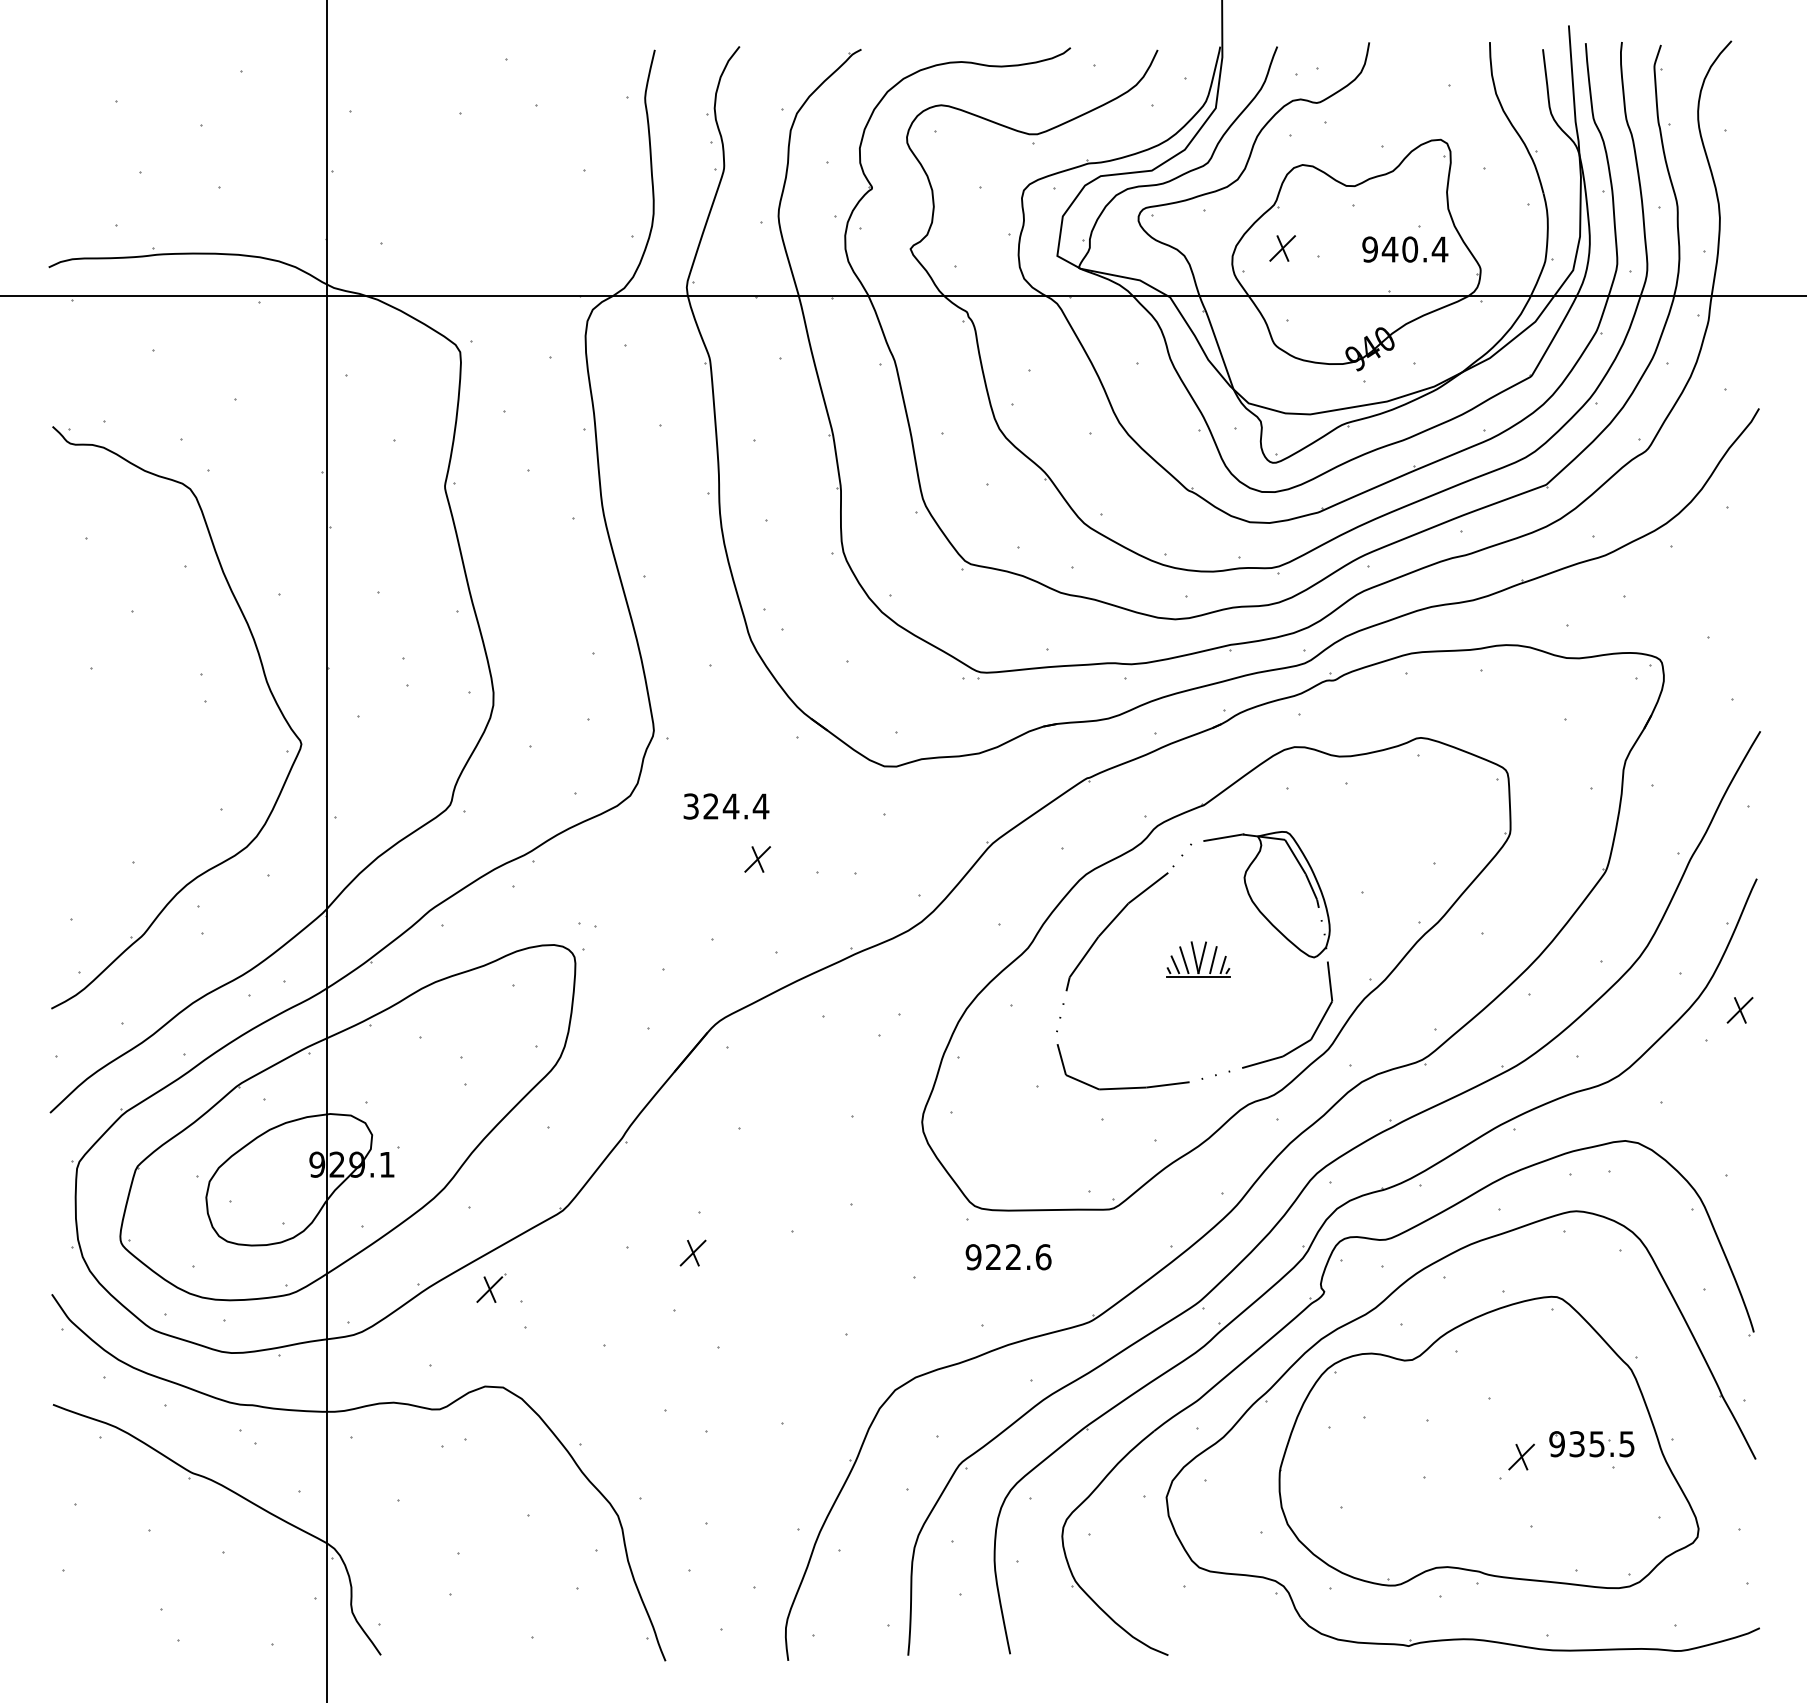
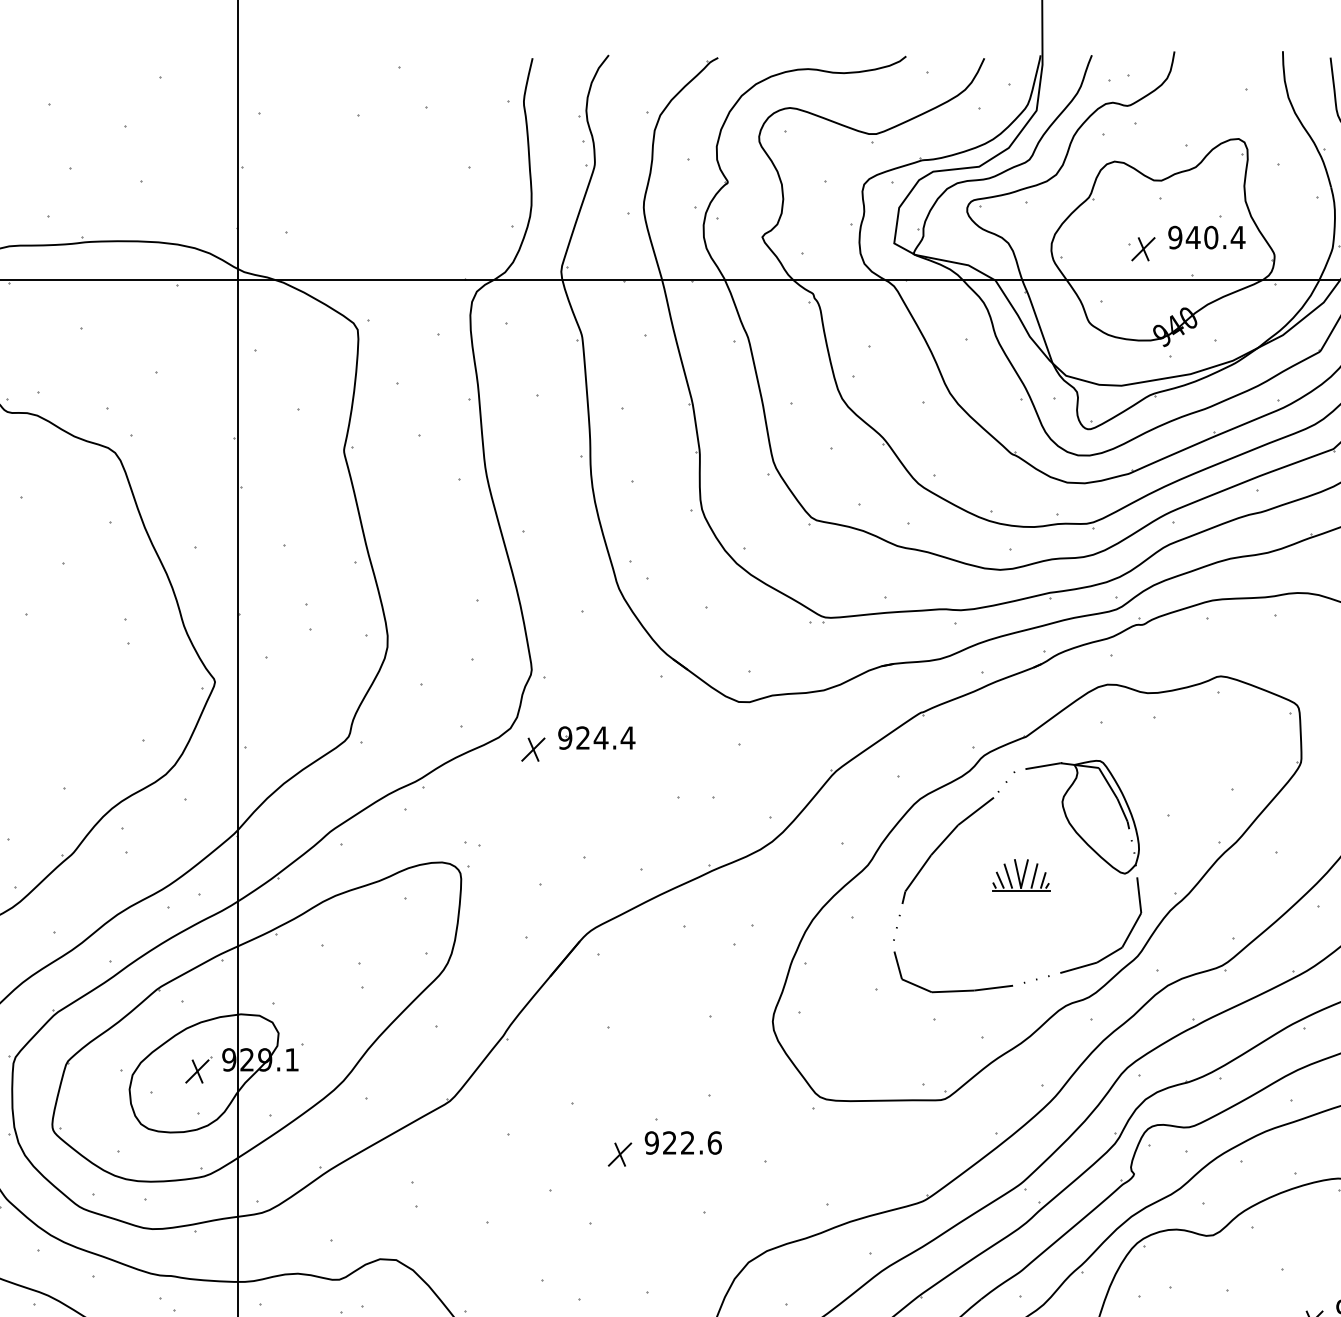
part: (1282, 248) -> (1143, 249), moved
text: (690, 806) -> (564, 738), 324.4 -> 924.4
part: (757, 859) -> (533, 749), moved
part: (692, 1252) -> (619, 1154), moved
text: (1008, 1257) -> (683, 1143), moved
part: (491, 1287) -> (198, 1069), moved

